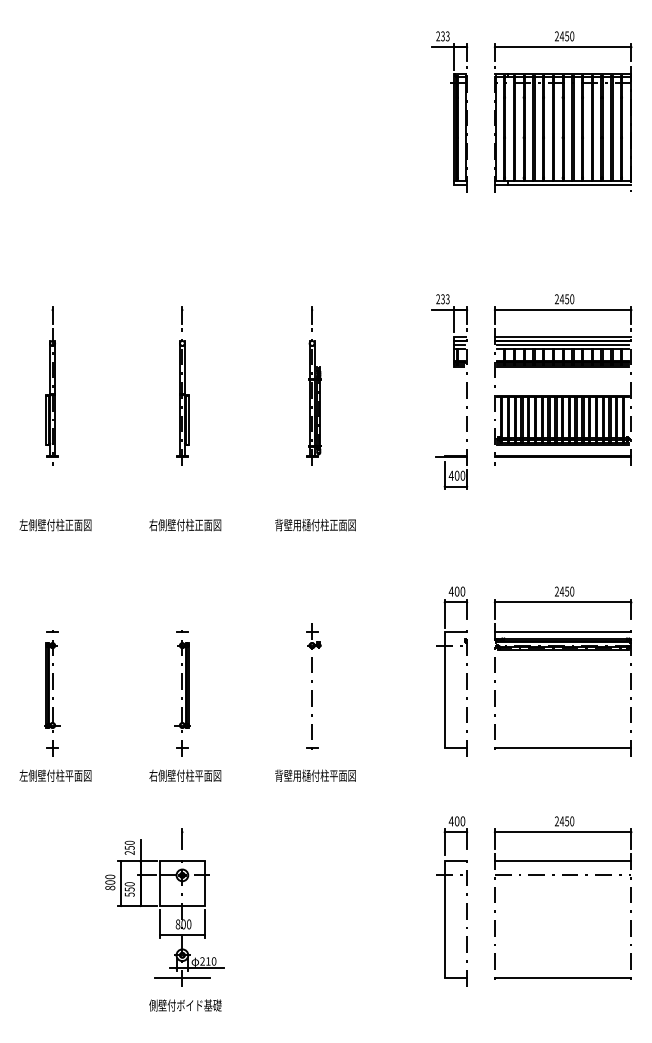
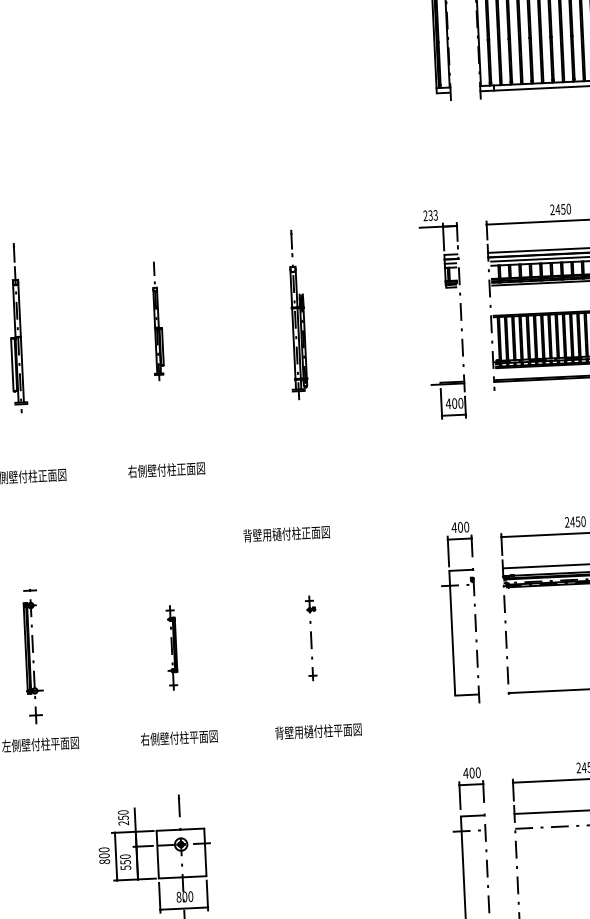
part: (182, 385) -> (156, 320), size x0.7
text: (315, 525) -> (286, 534), moved
part: (313, 686) -> (311, 636), size x0.6
part: (182, 693) -> (172, 650), size x0.6

